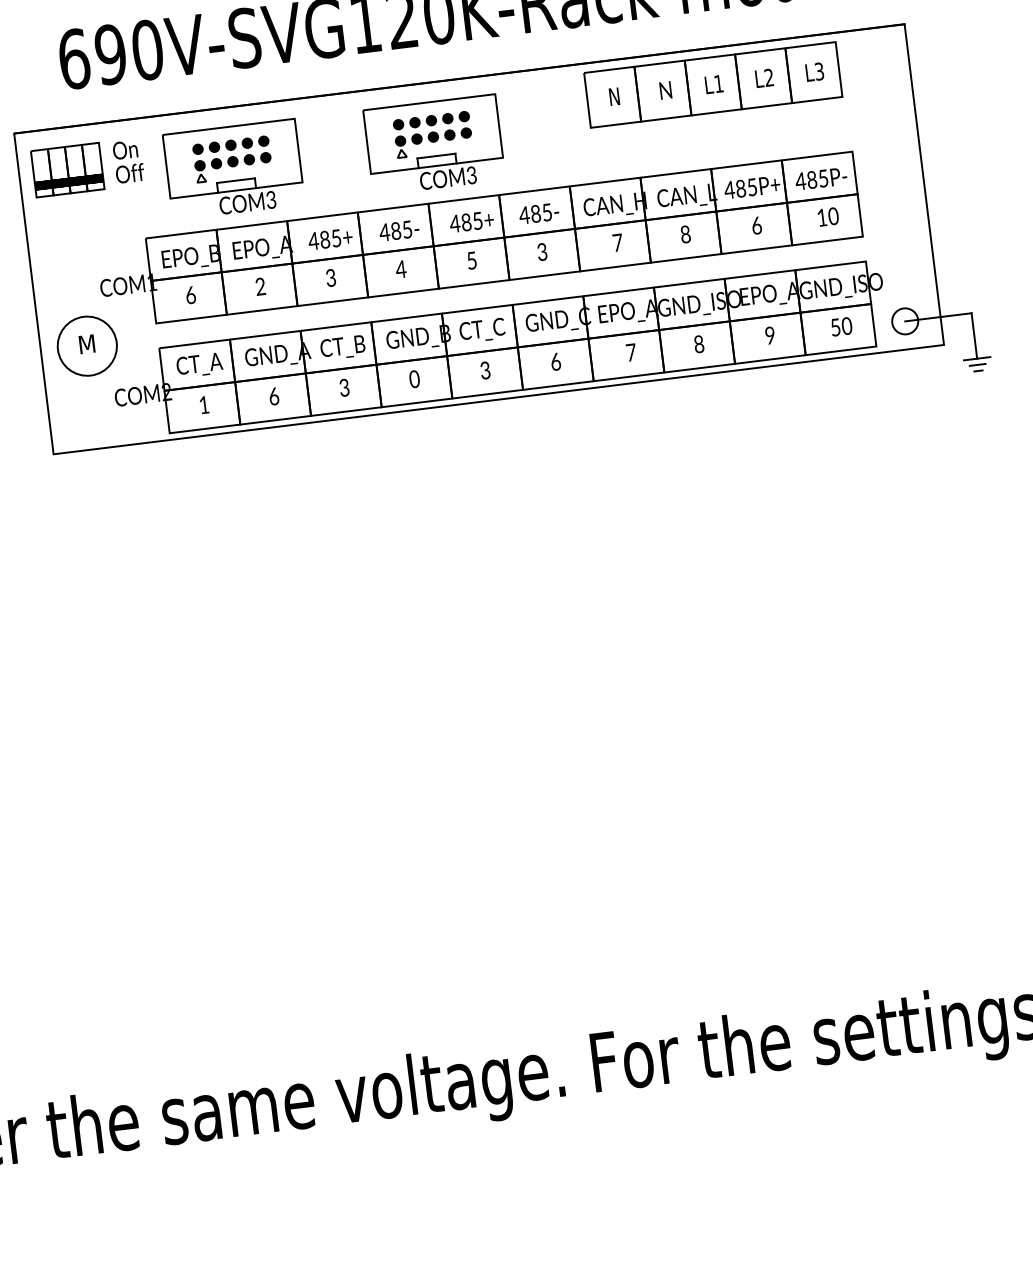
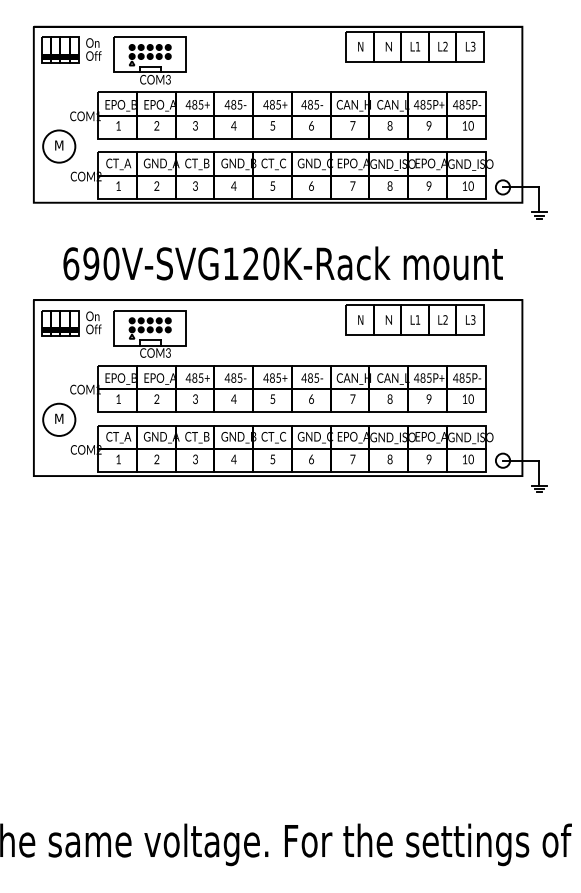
part: (432, 143) -> (259, 333), removed
text: (755, 224) -> (428, 398), 6 -> 9
text: (542, 250) -> (311, 398), 3 -> 6
text: (190, 294) -> (118, 398), 6 -> 1
text: (834, 327) -> (464, 459), 50 -> 10
text: (484, 368) -> (272, 458), 3 -> 5
text: (413, 379) -> (233, 459), 0 -> 4
text: (273, 396) -> (156, 459), 6 -> 2

